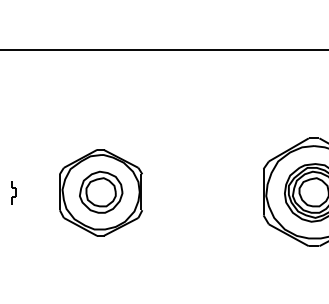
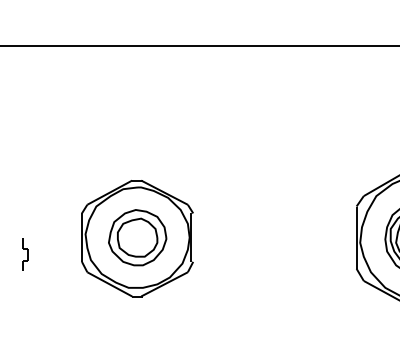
part: (13, 192) -> (24, 254), moved

